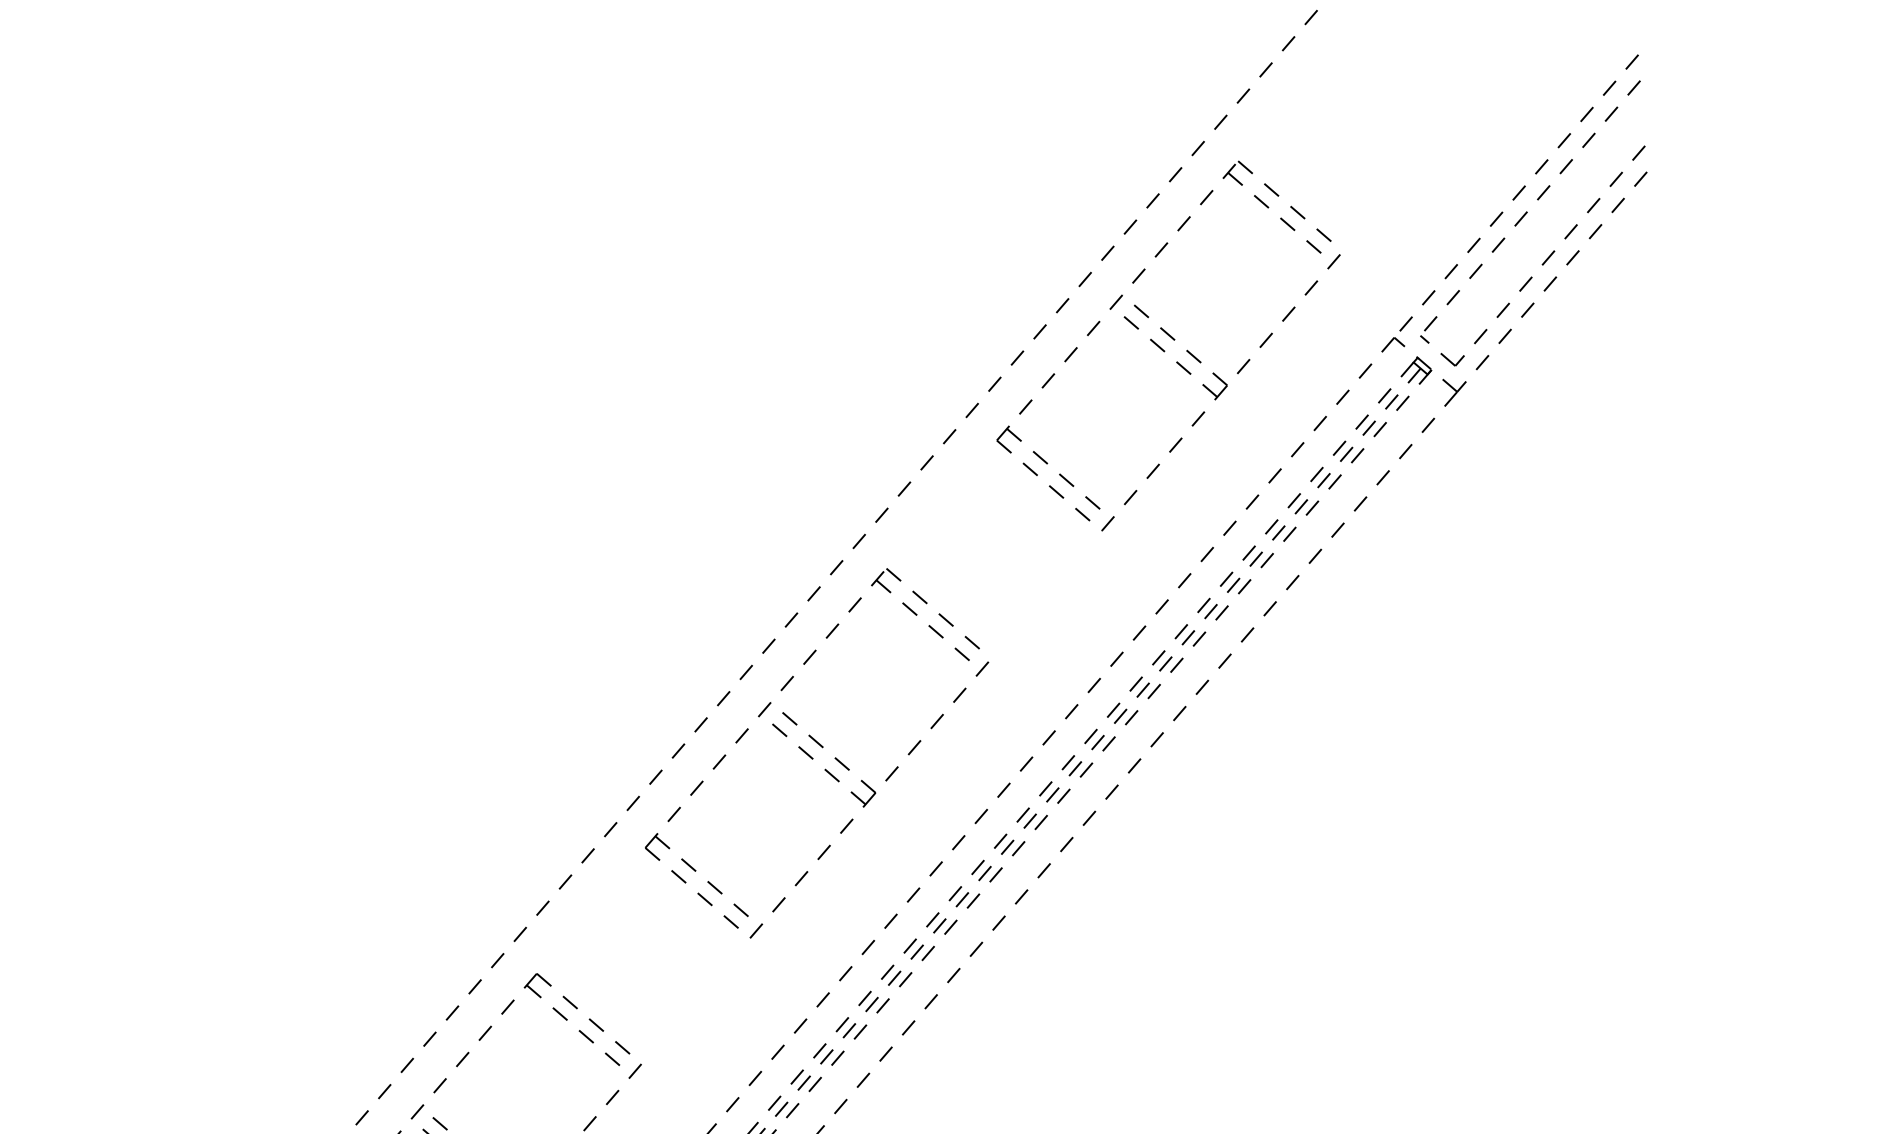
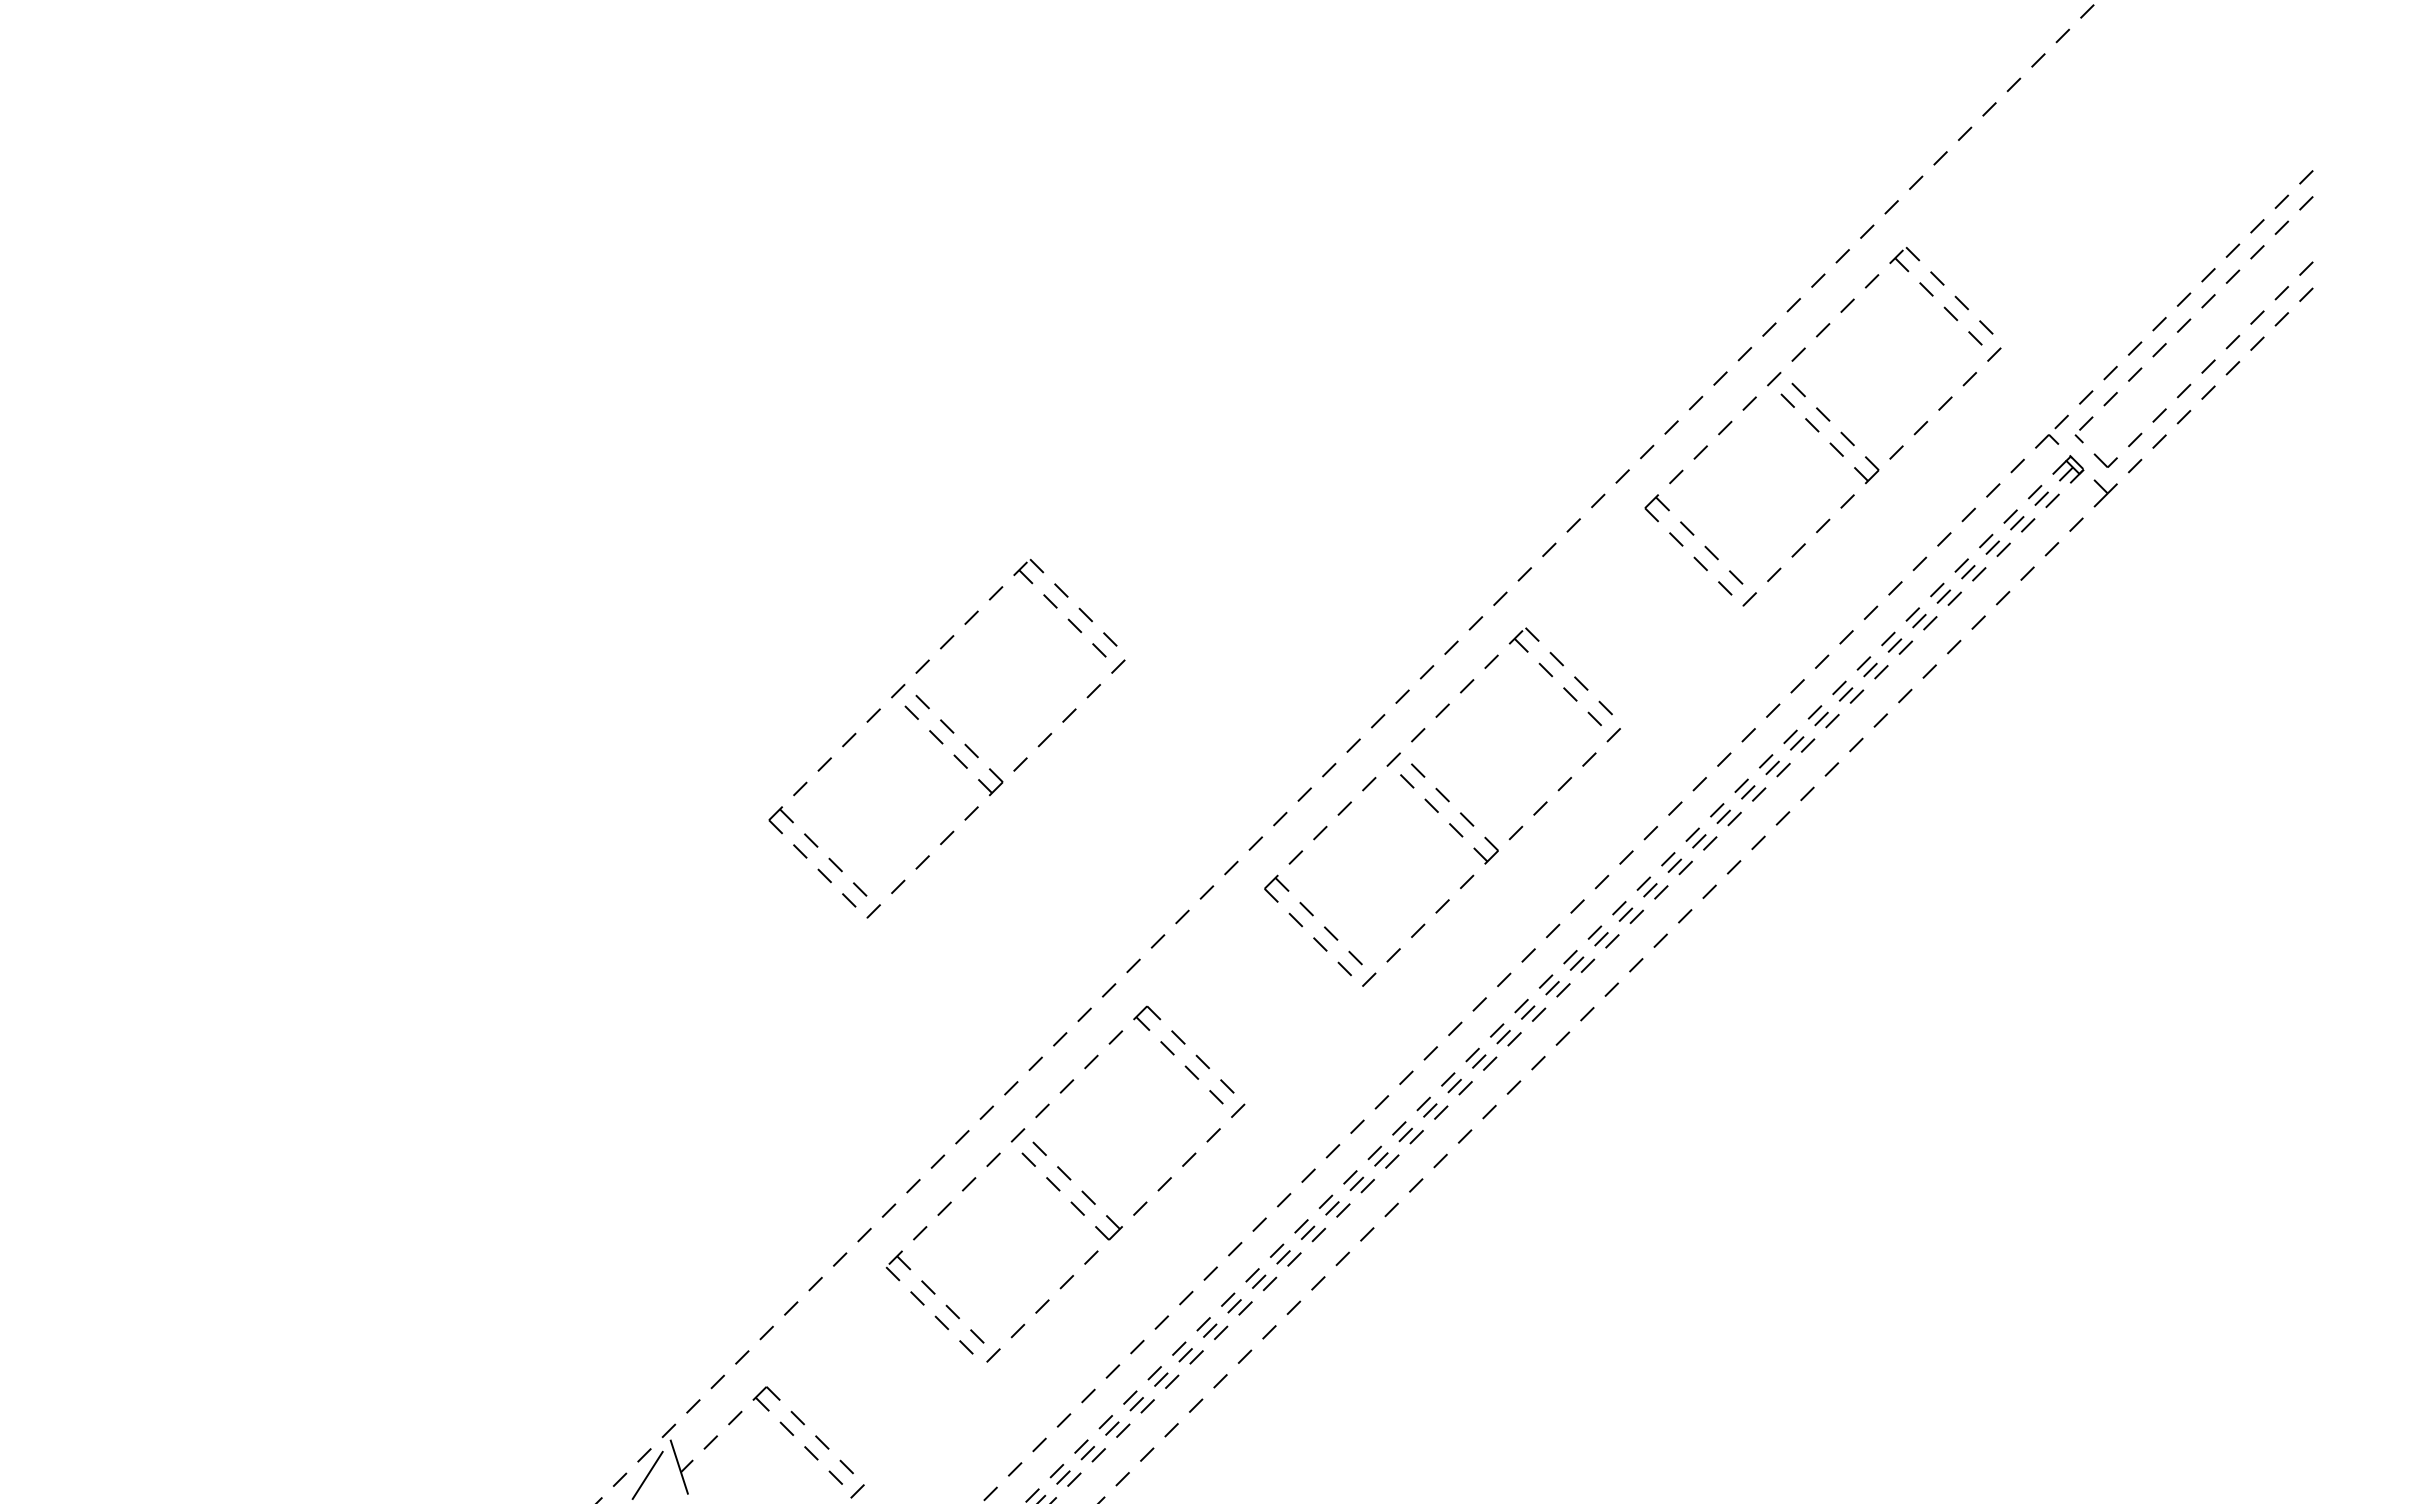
part: (317, 721) -> (946, 738), added

